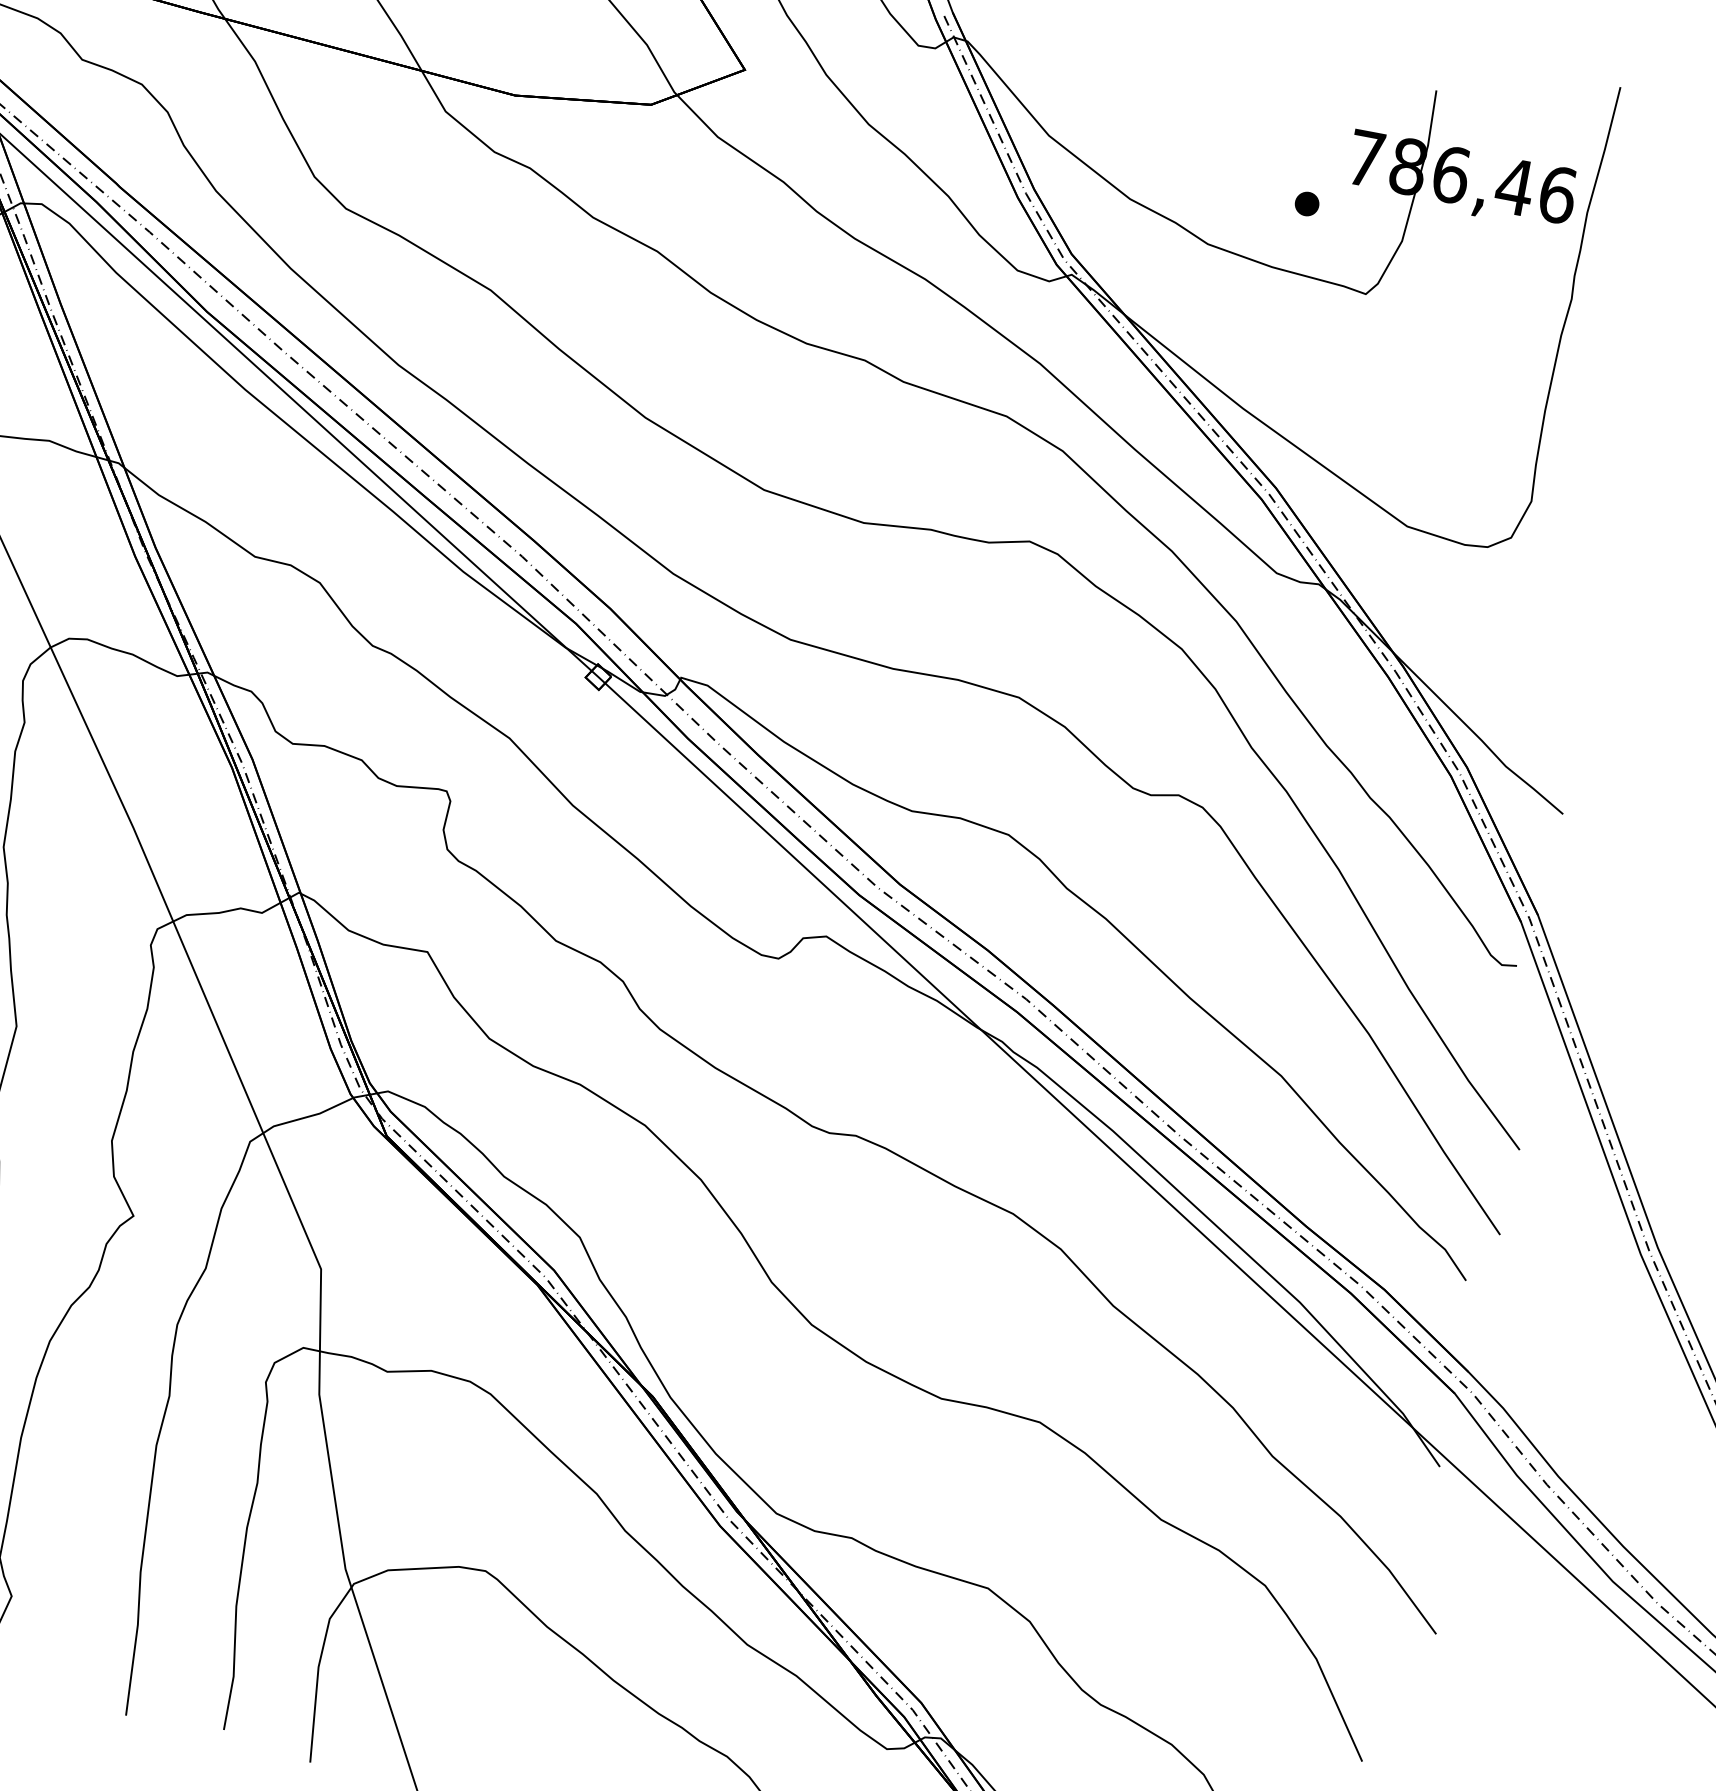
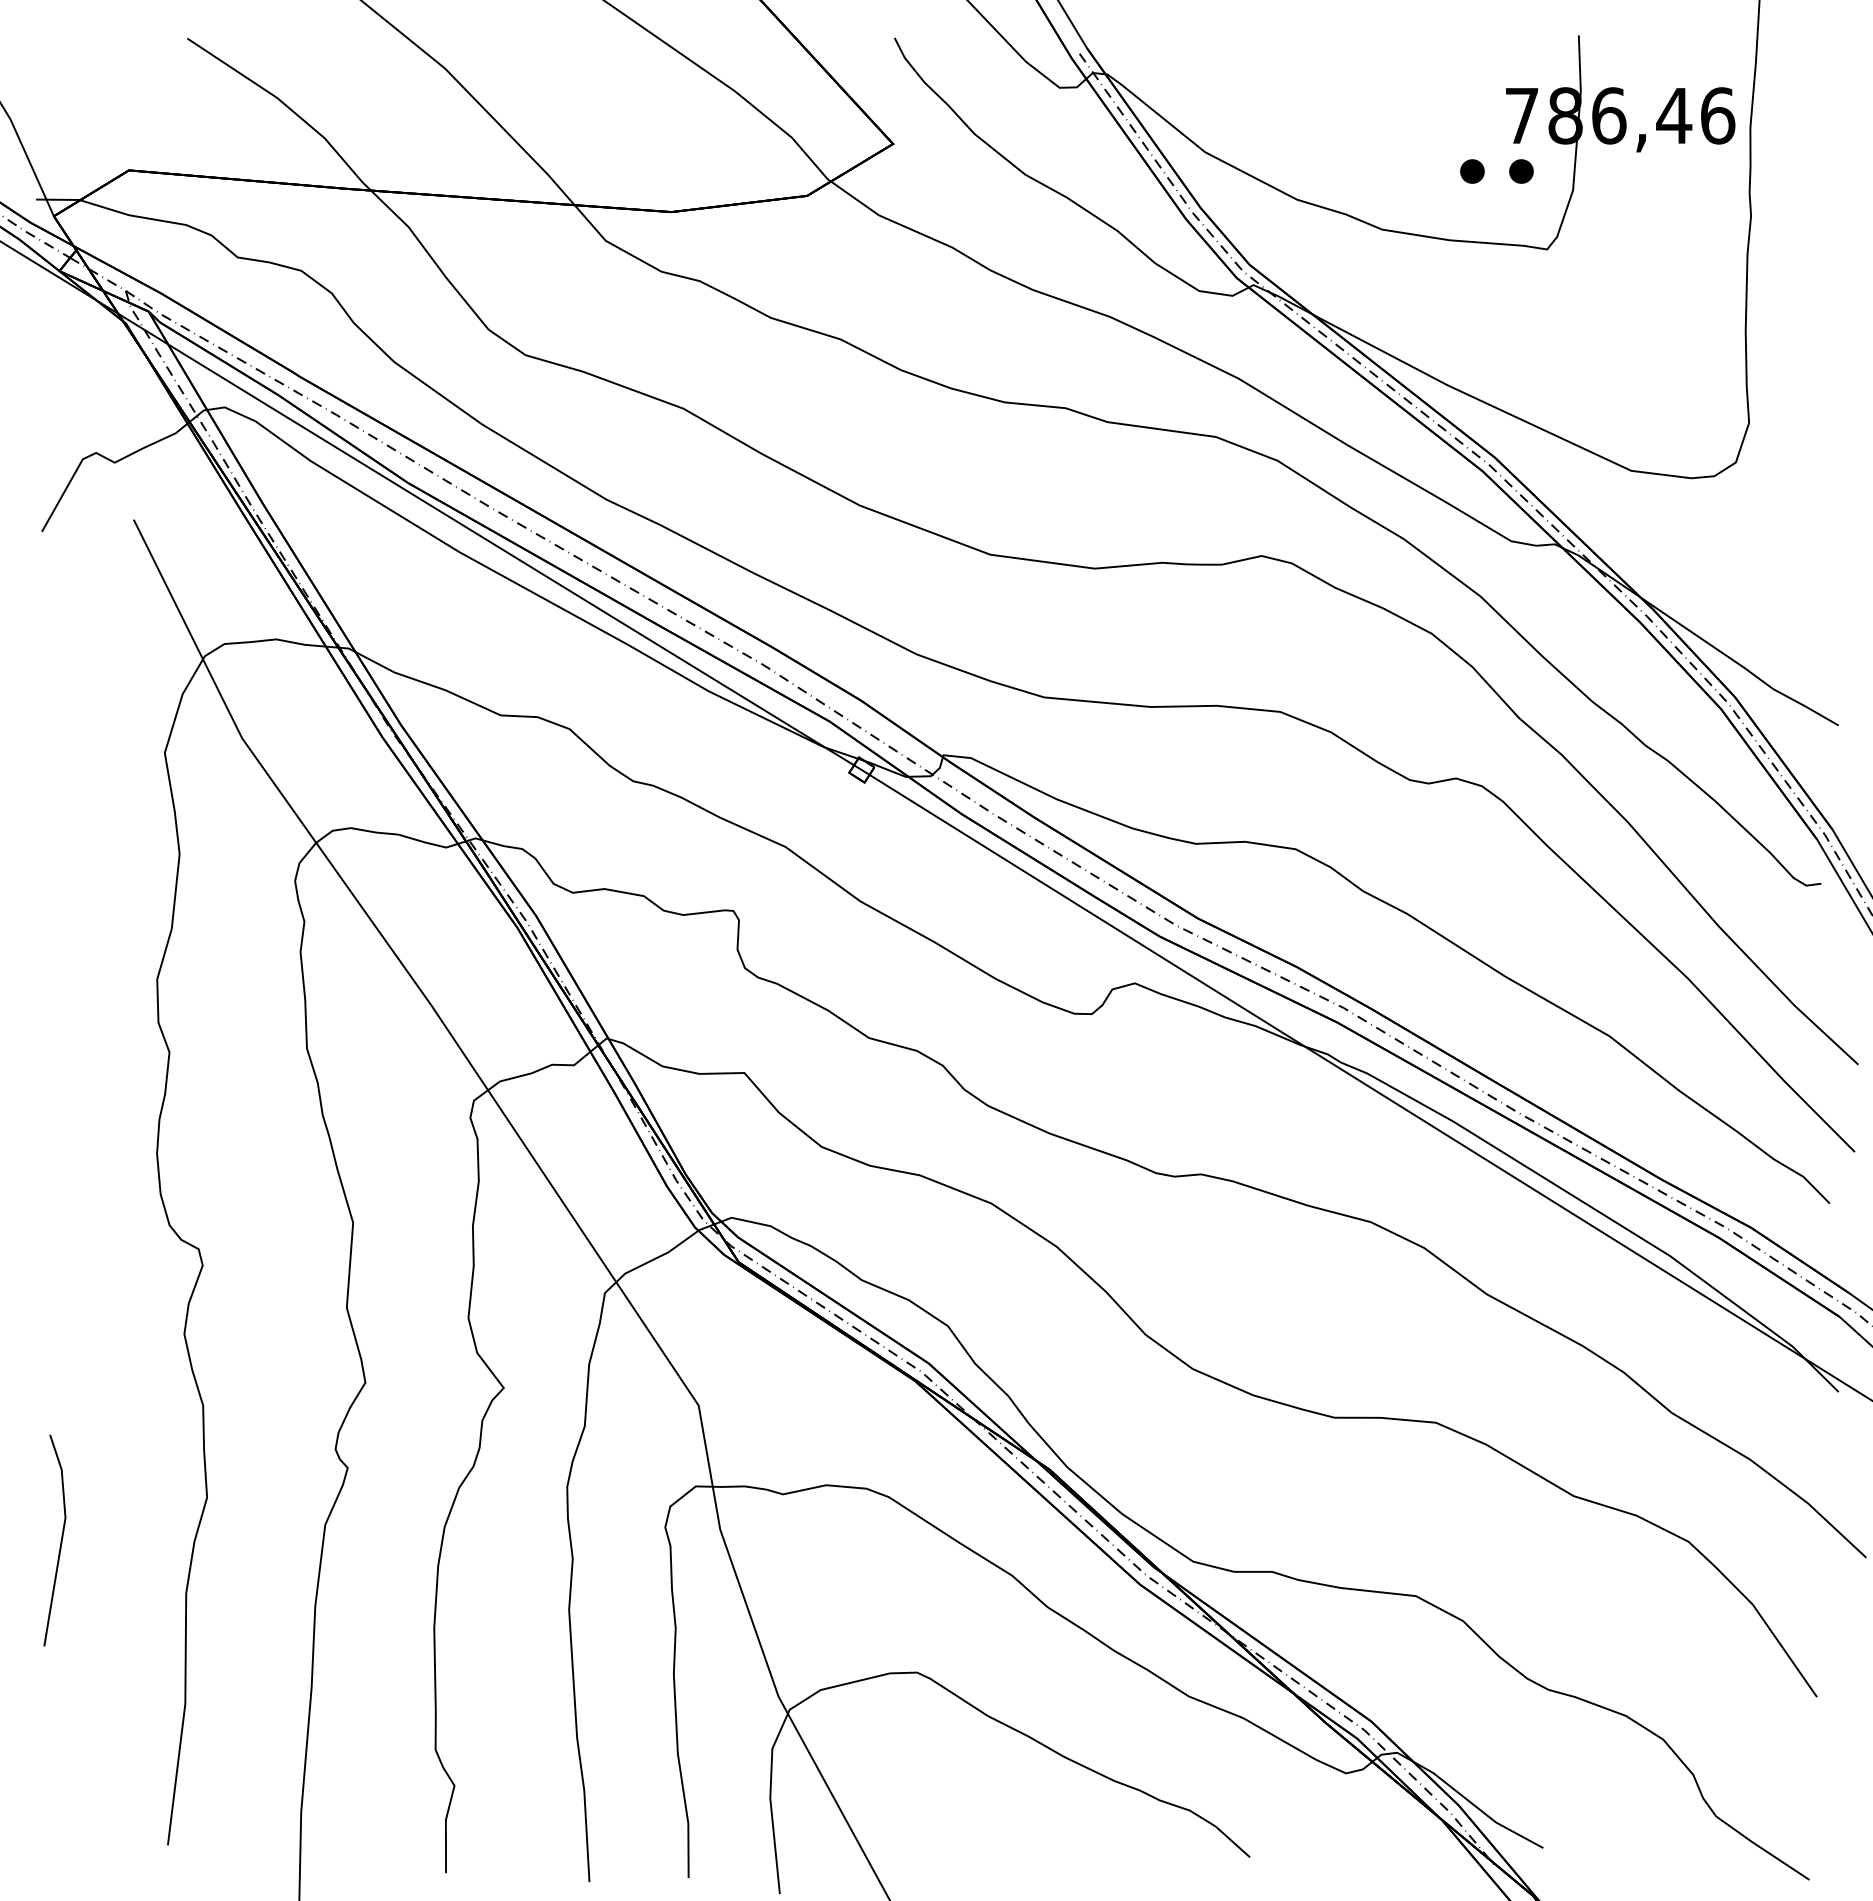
part: (1355, 213) -> (1521, 171), added

